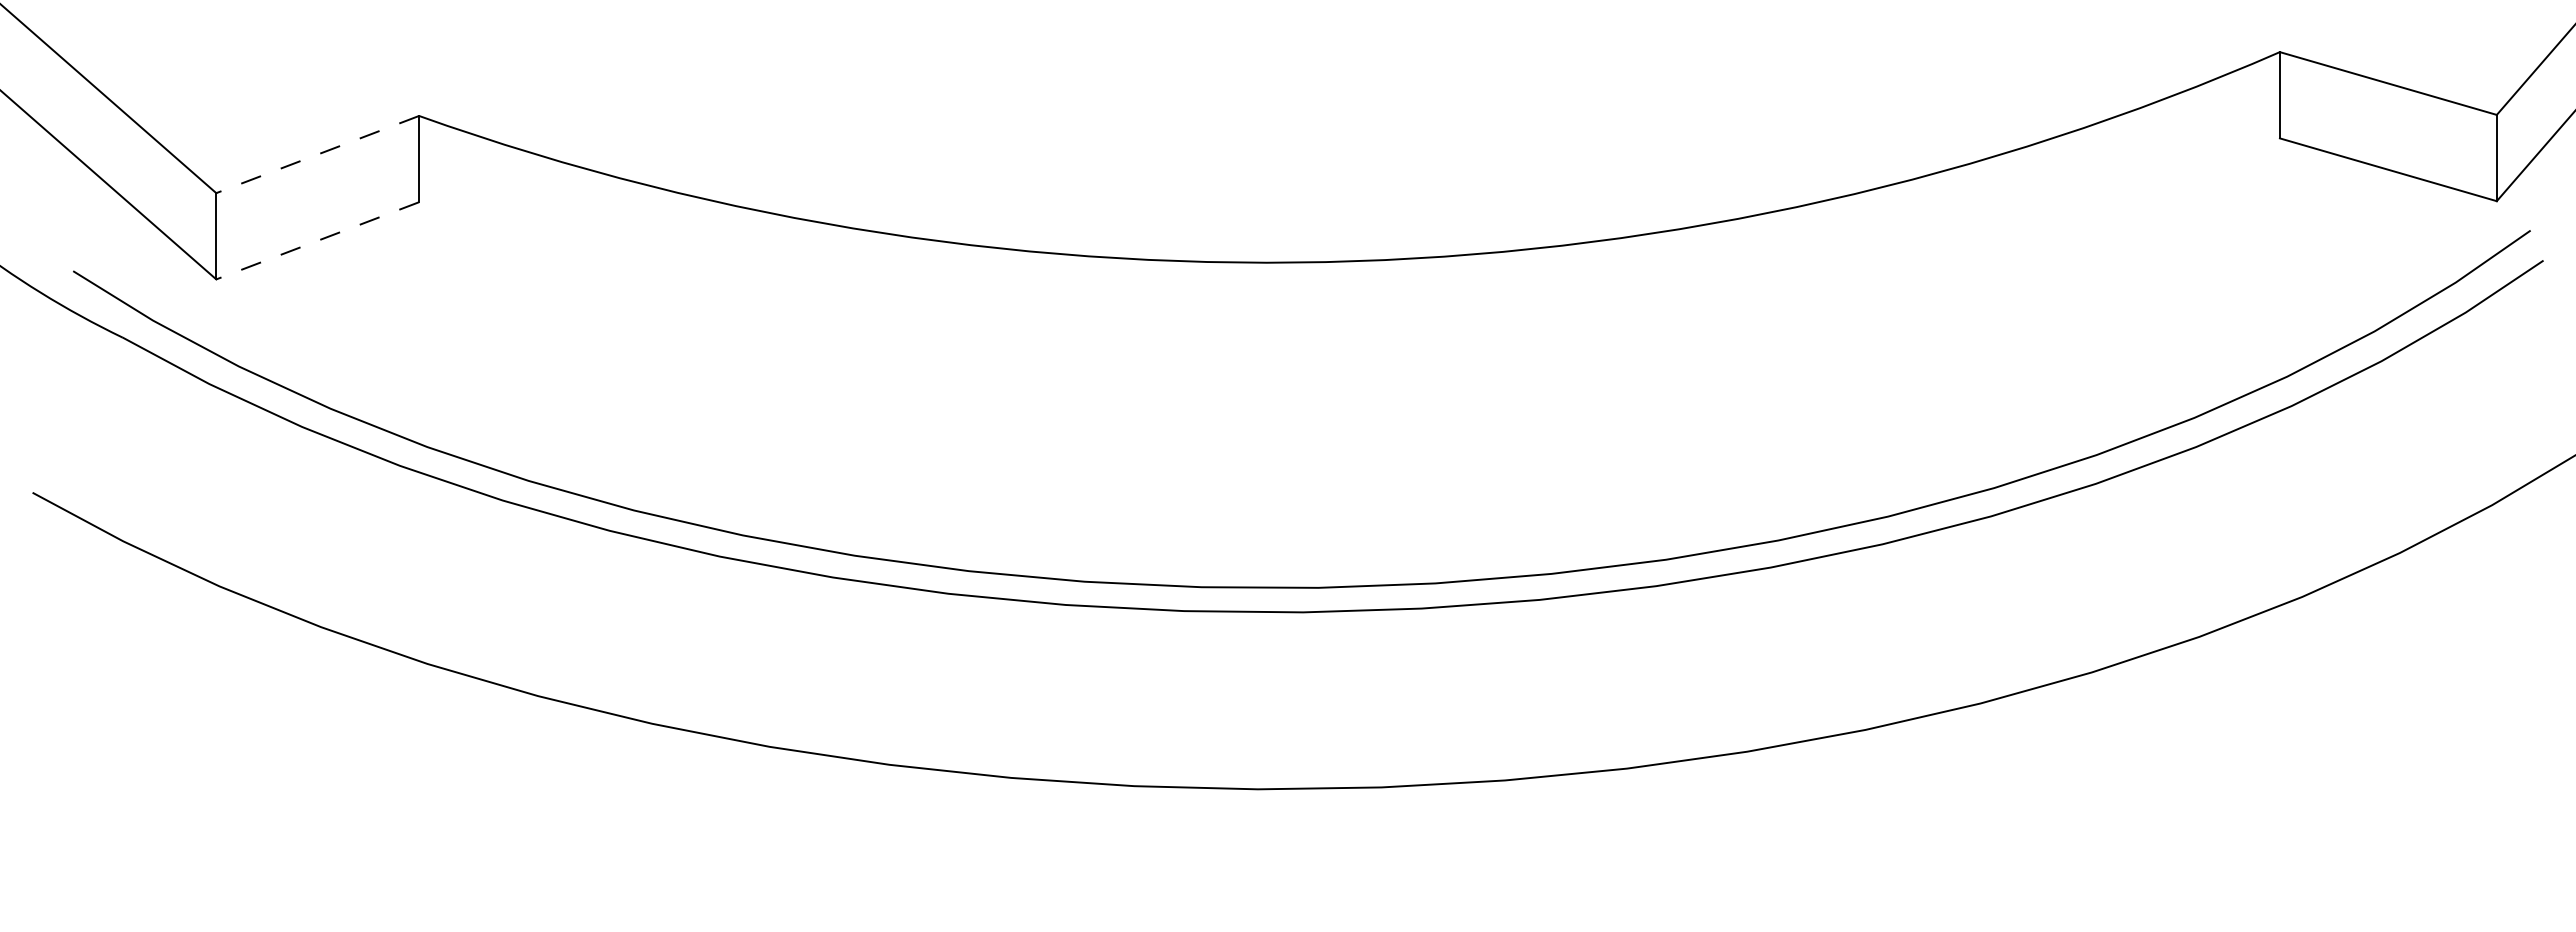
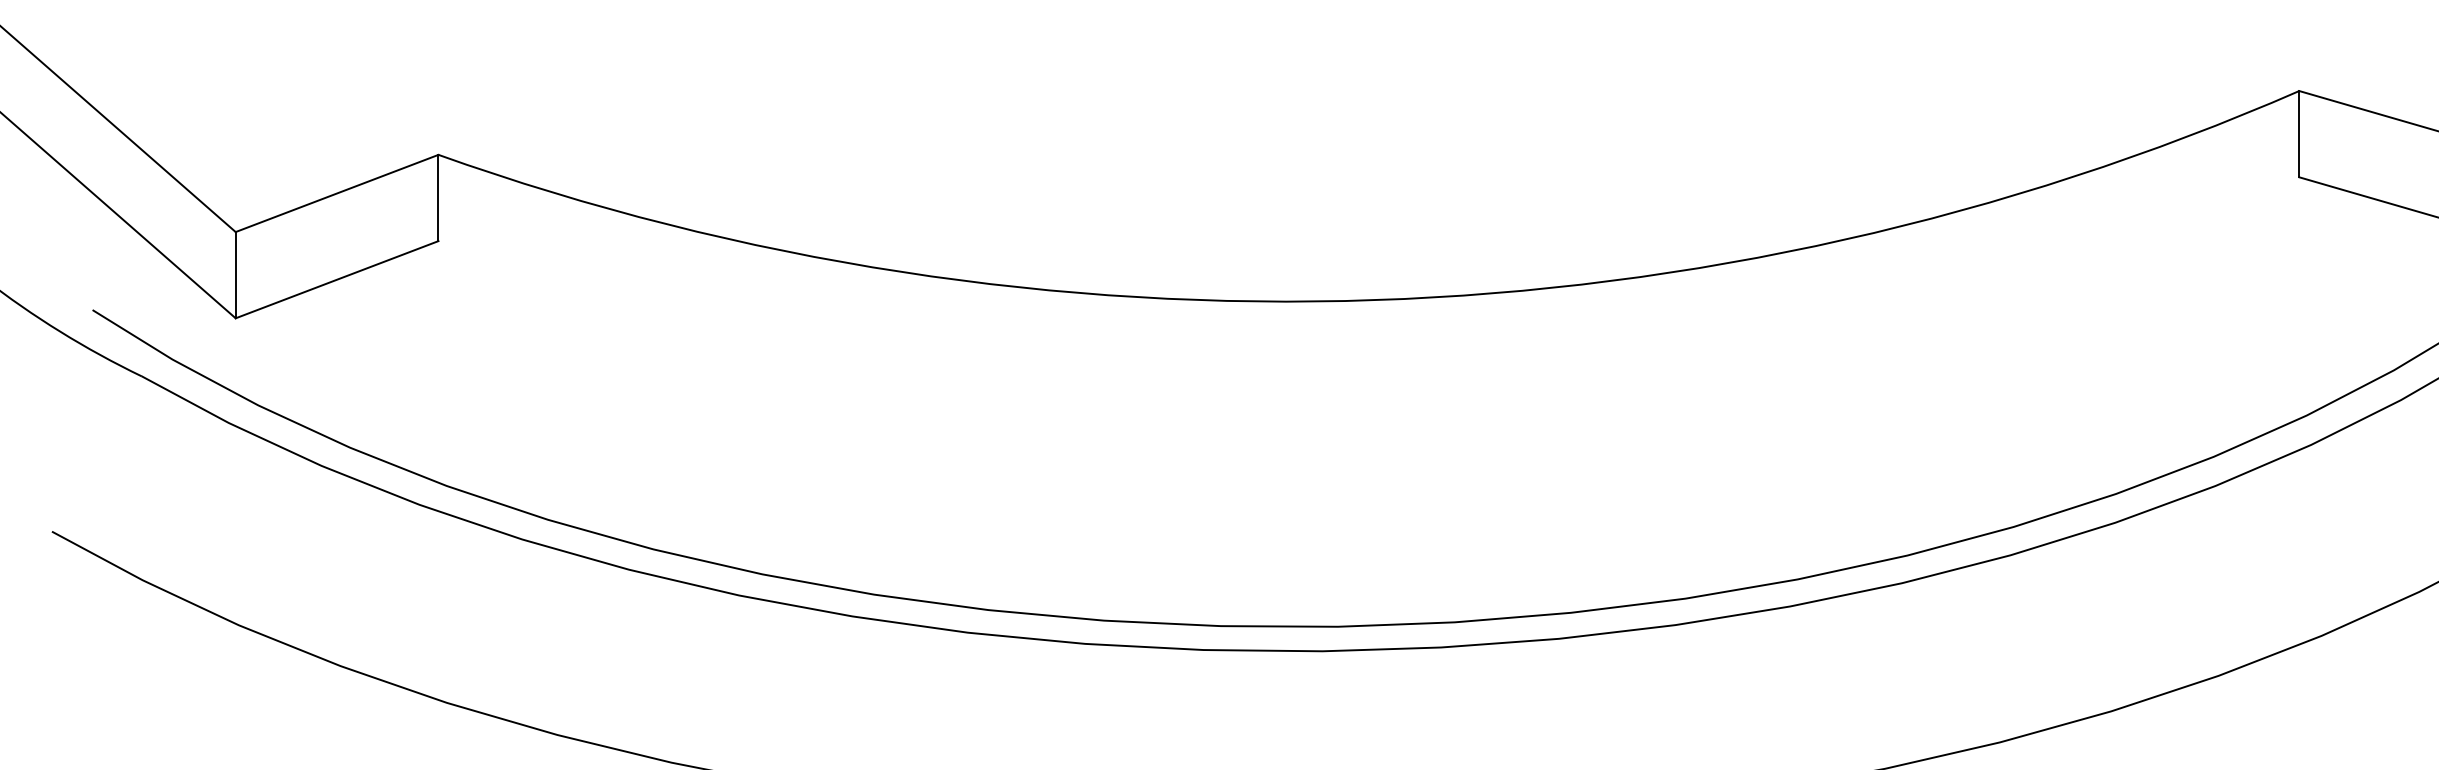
line: (317, 154) -> (336, 193), dashed -> solid
line: (317, 241) -> (336, 280), dashed -> solid

